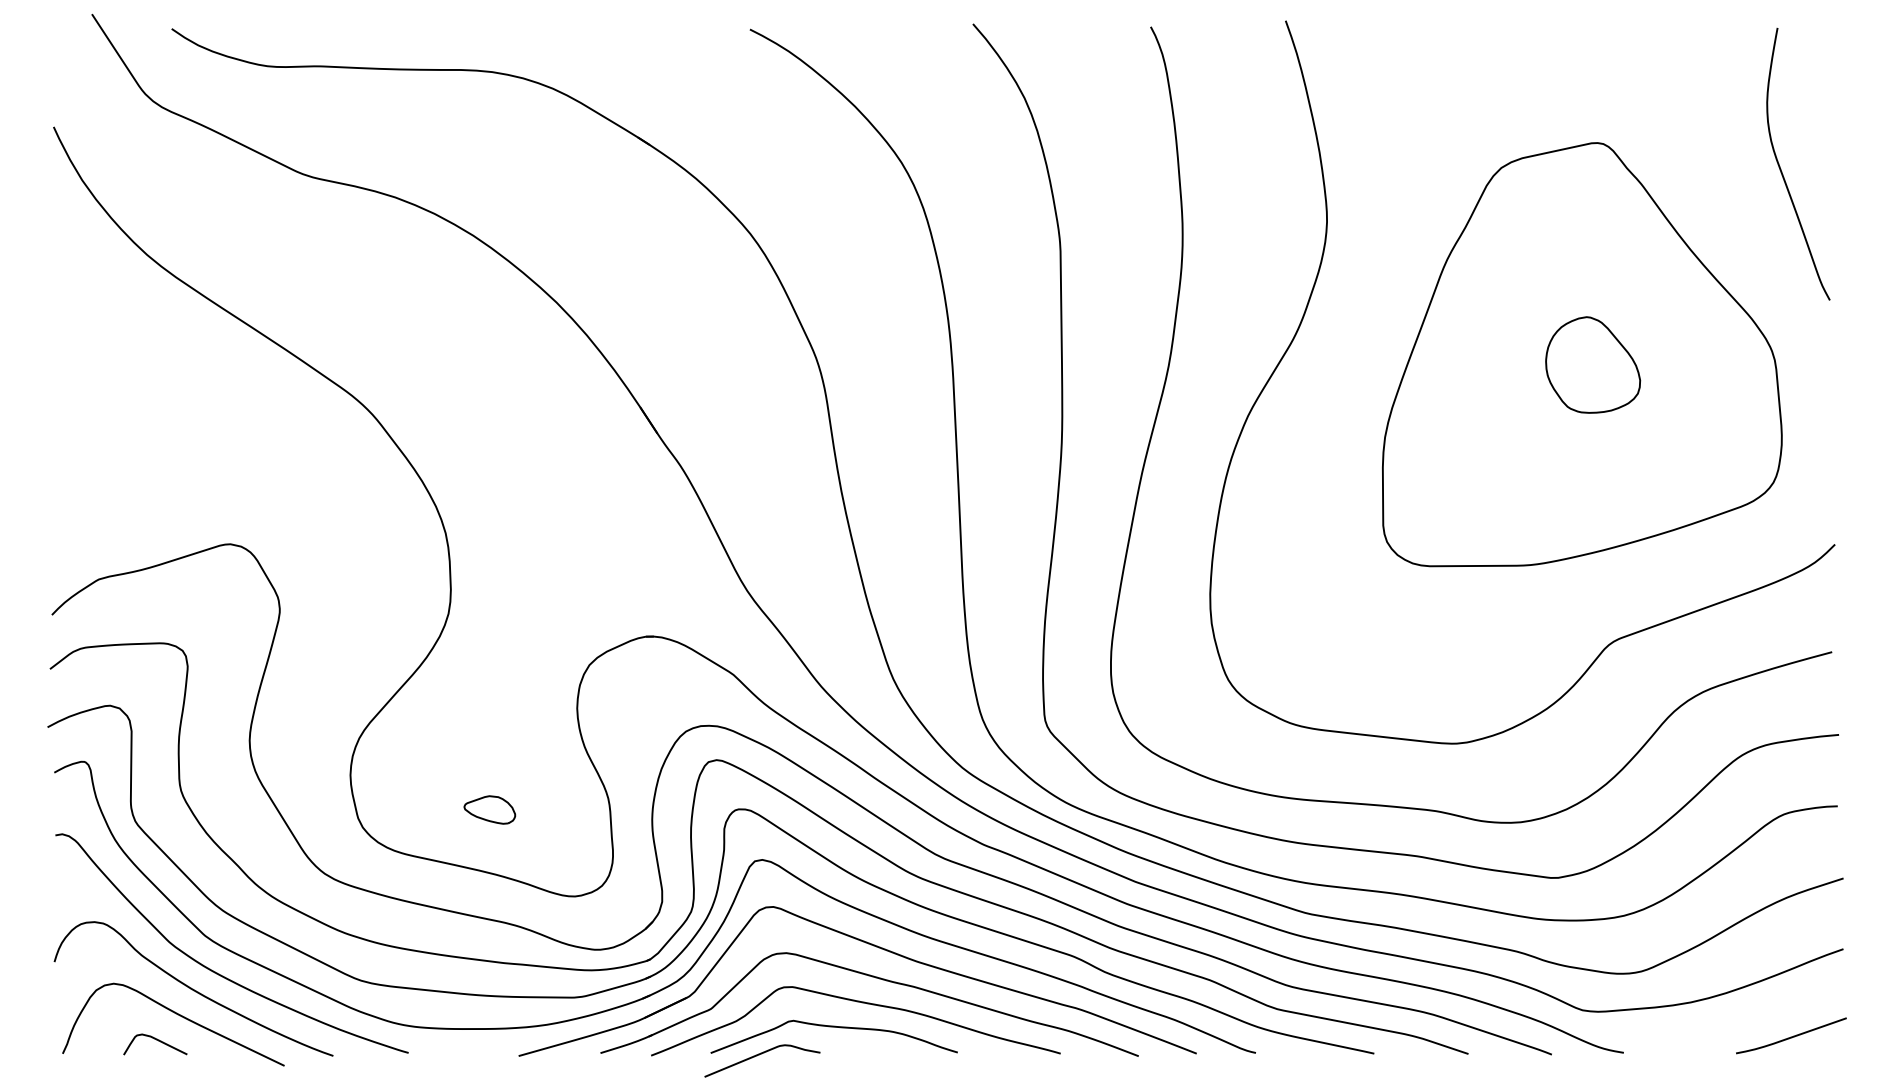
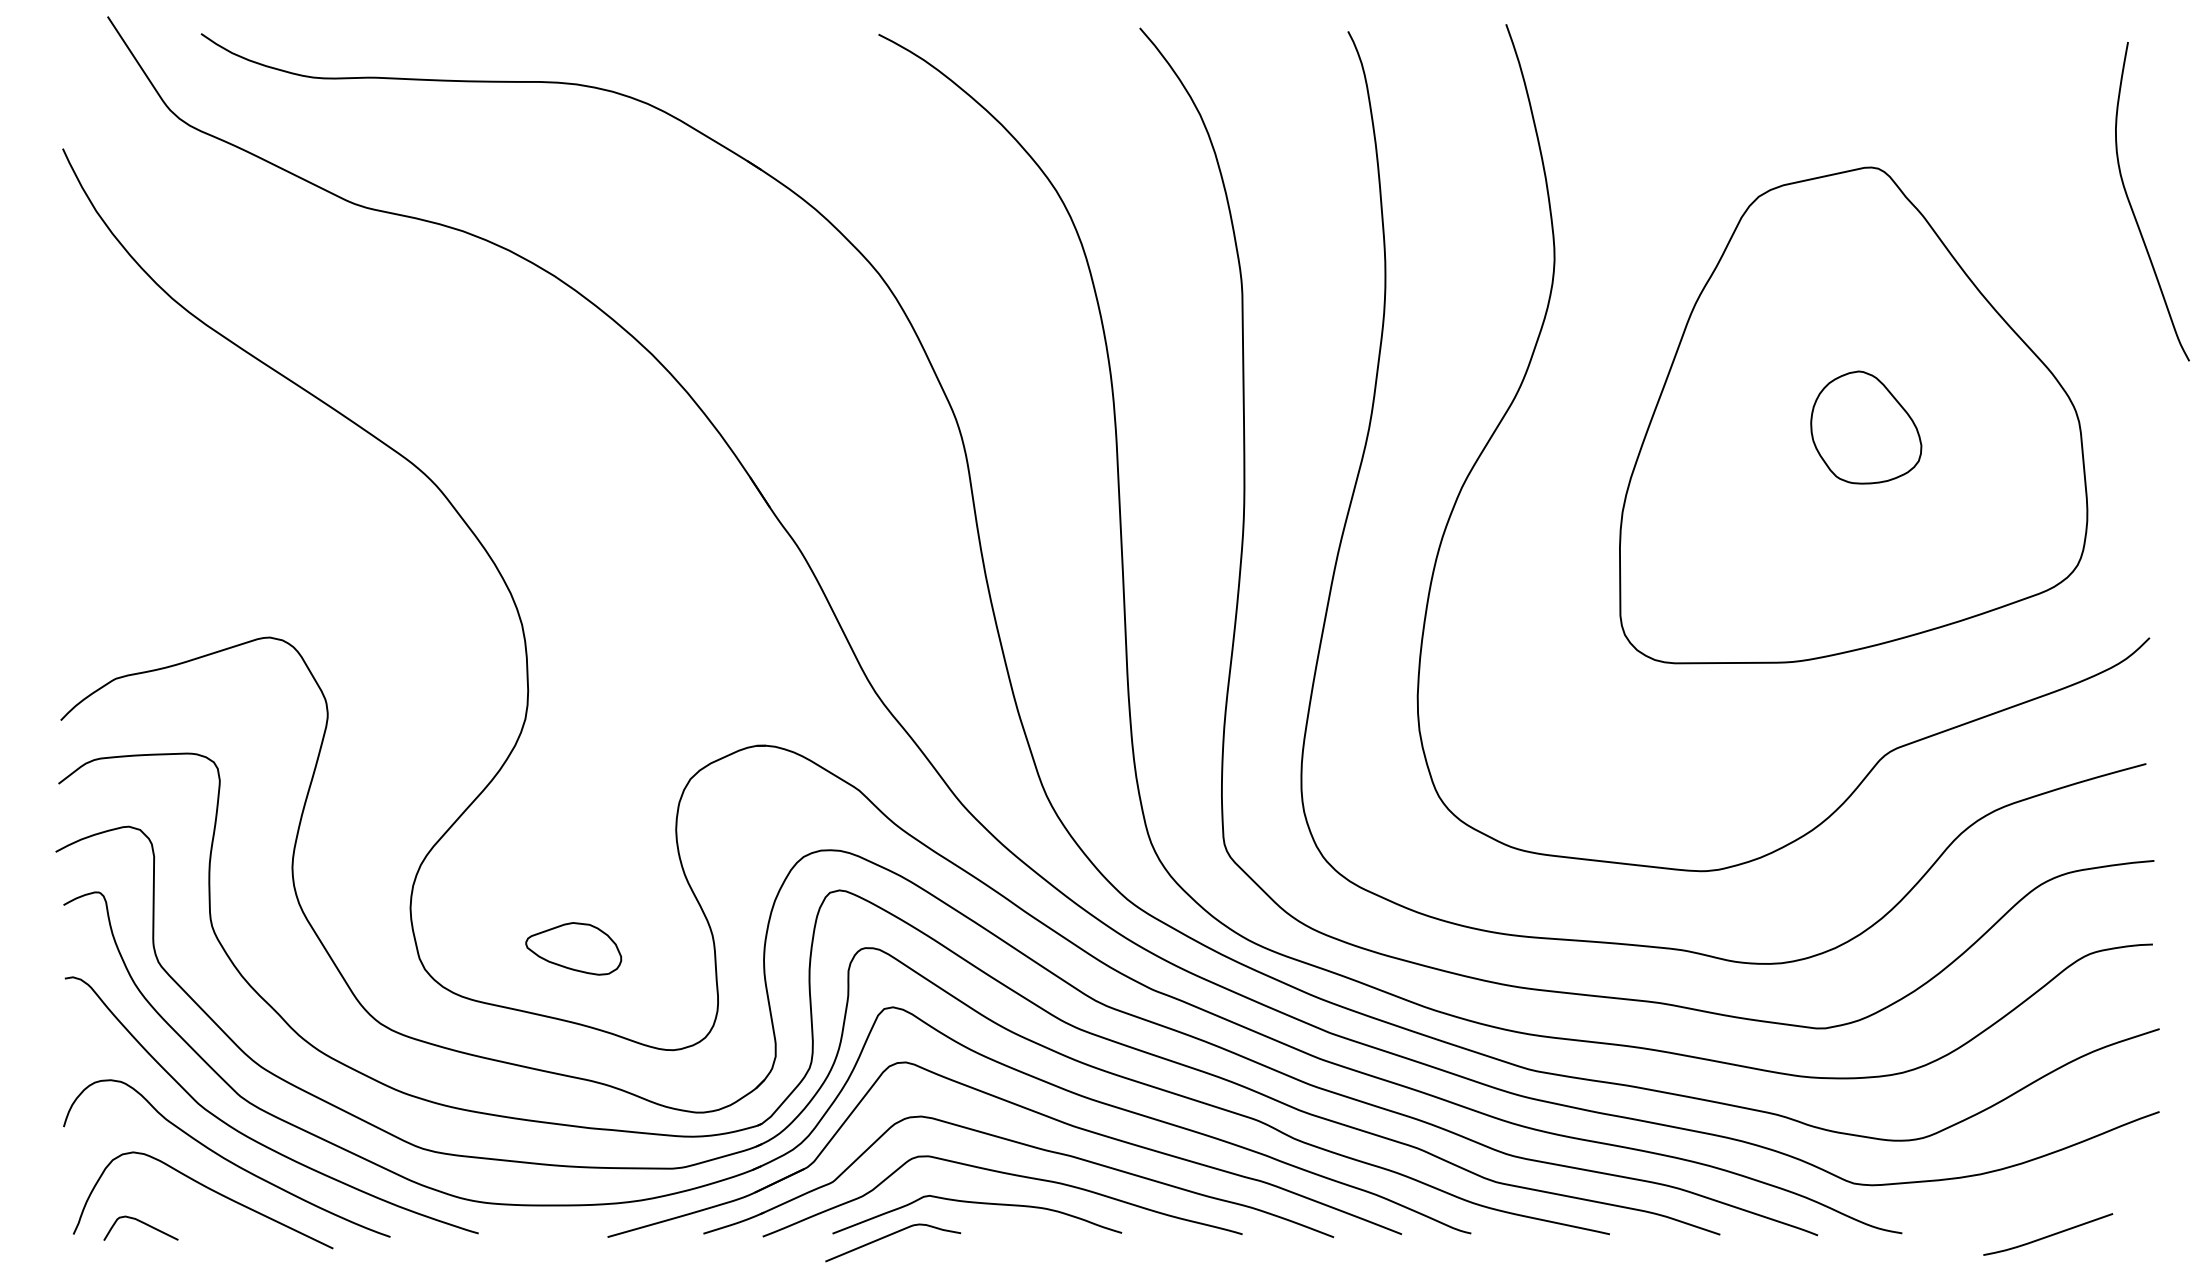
curve: (1782, 171) -> (2133, 210), moved
part: (489, 809) -> (573, 948), size x1.6
curve: (1791, 1036) -> (2048, 1235), moved
curve: (156, 1040) -> (142, 1223), moved

